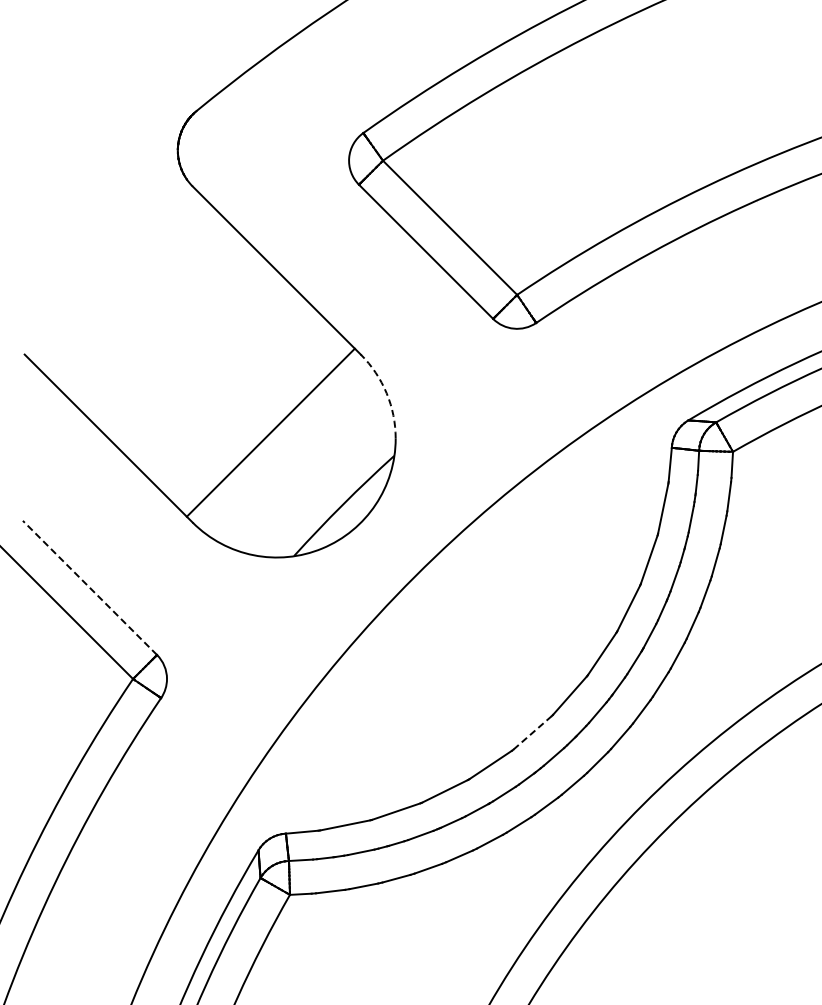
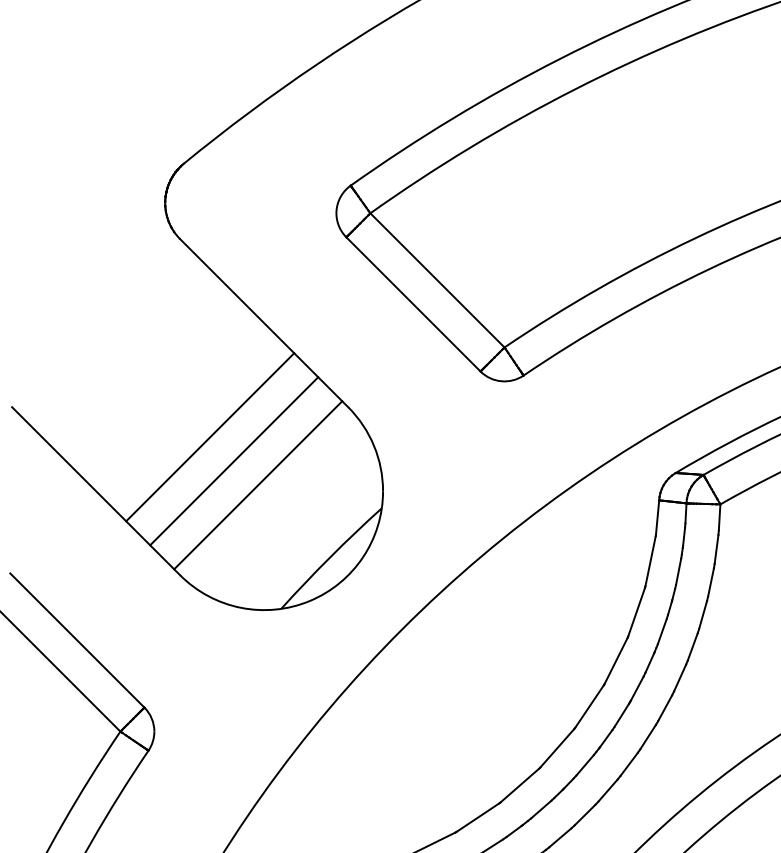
line: (222, 384) -> (209, 437), added
arc: (386, 393) -> (373, 446), dashed -> solid
line: (246, 408) -> (233, 461), added
line: (90, 587) -> (77, 640), dashed -> solid
line: (532, 732) -> (519, 785), dashed -> solid

